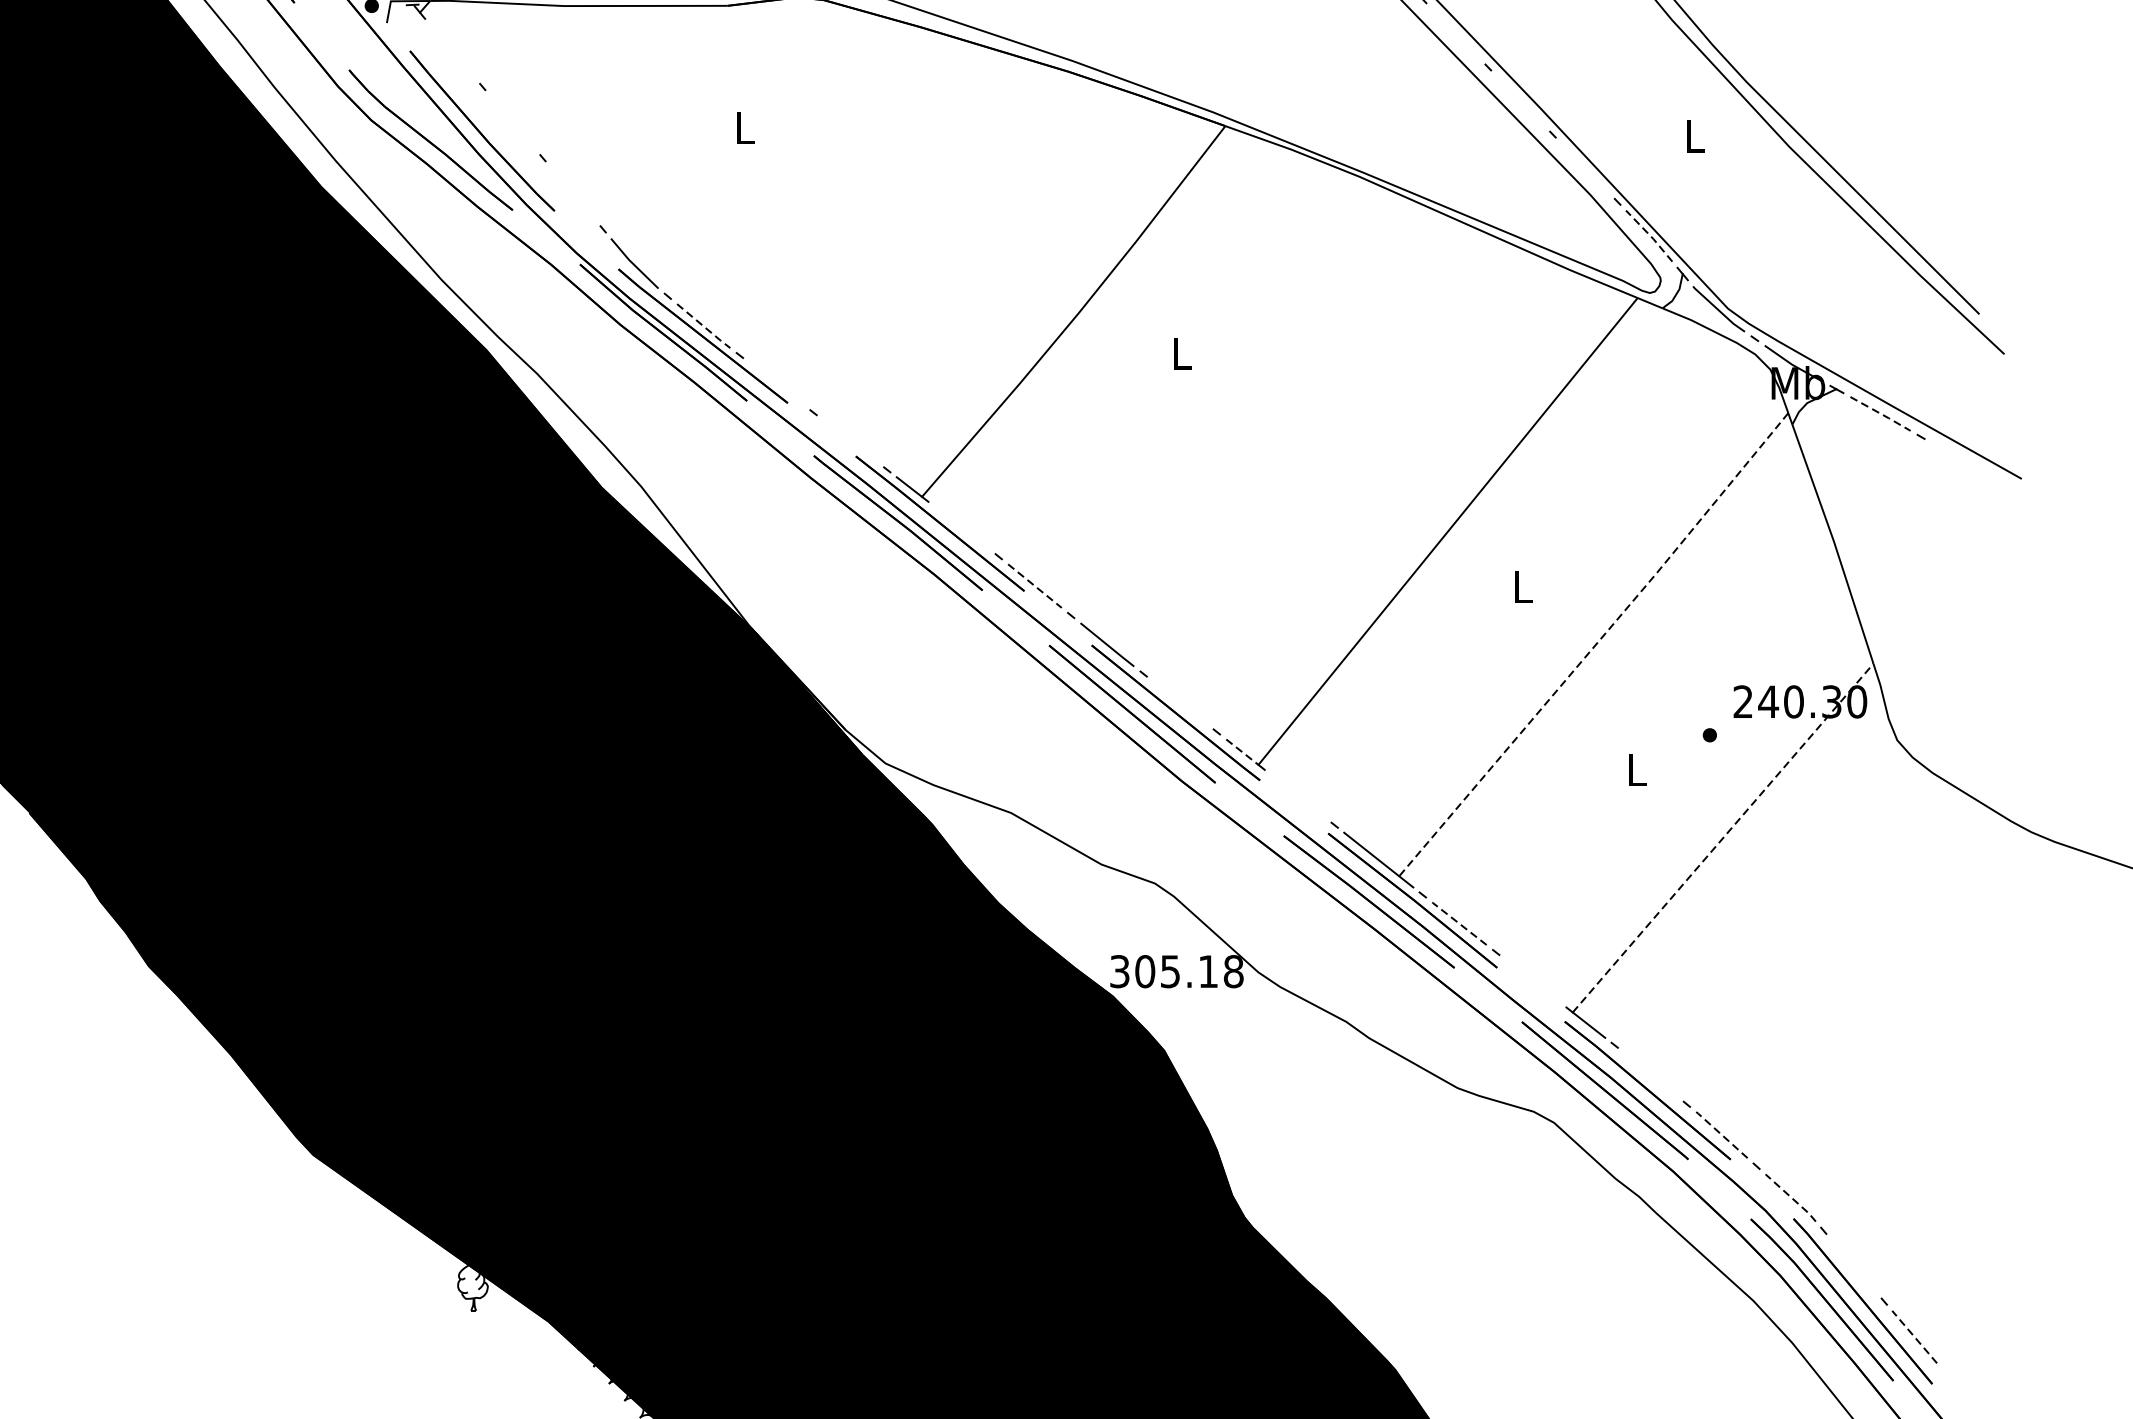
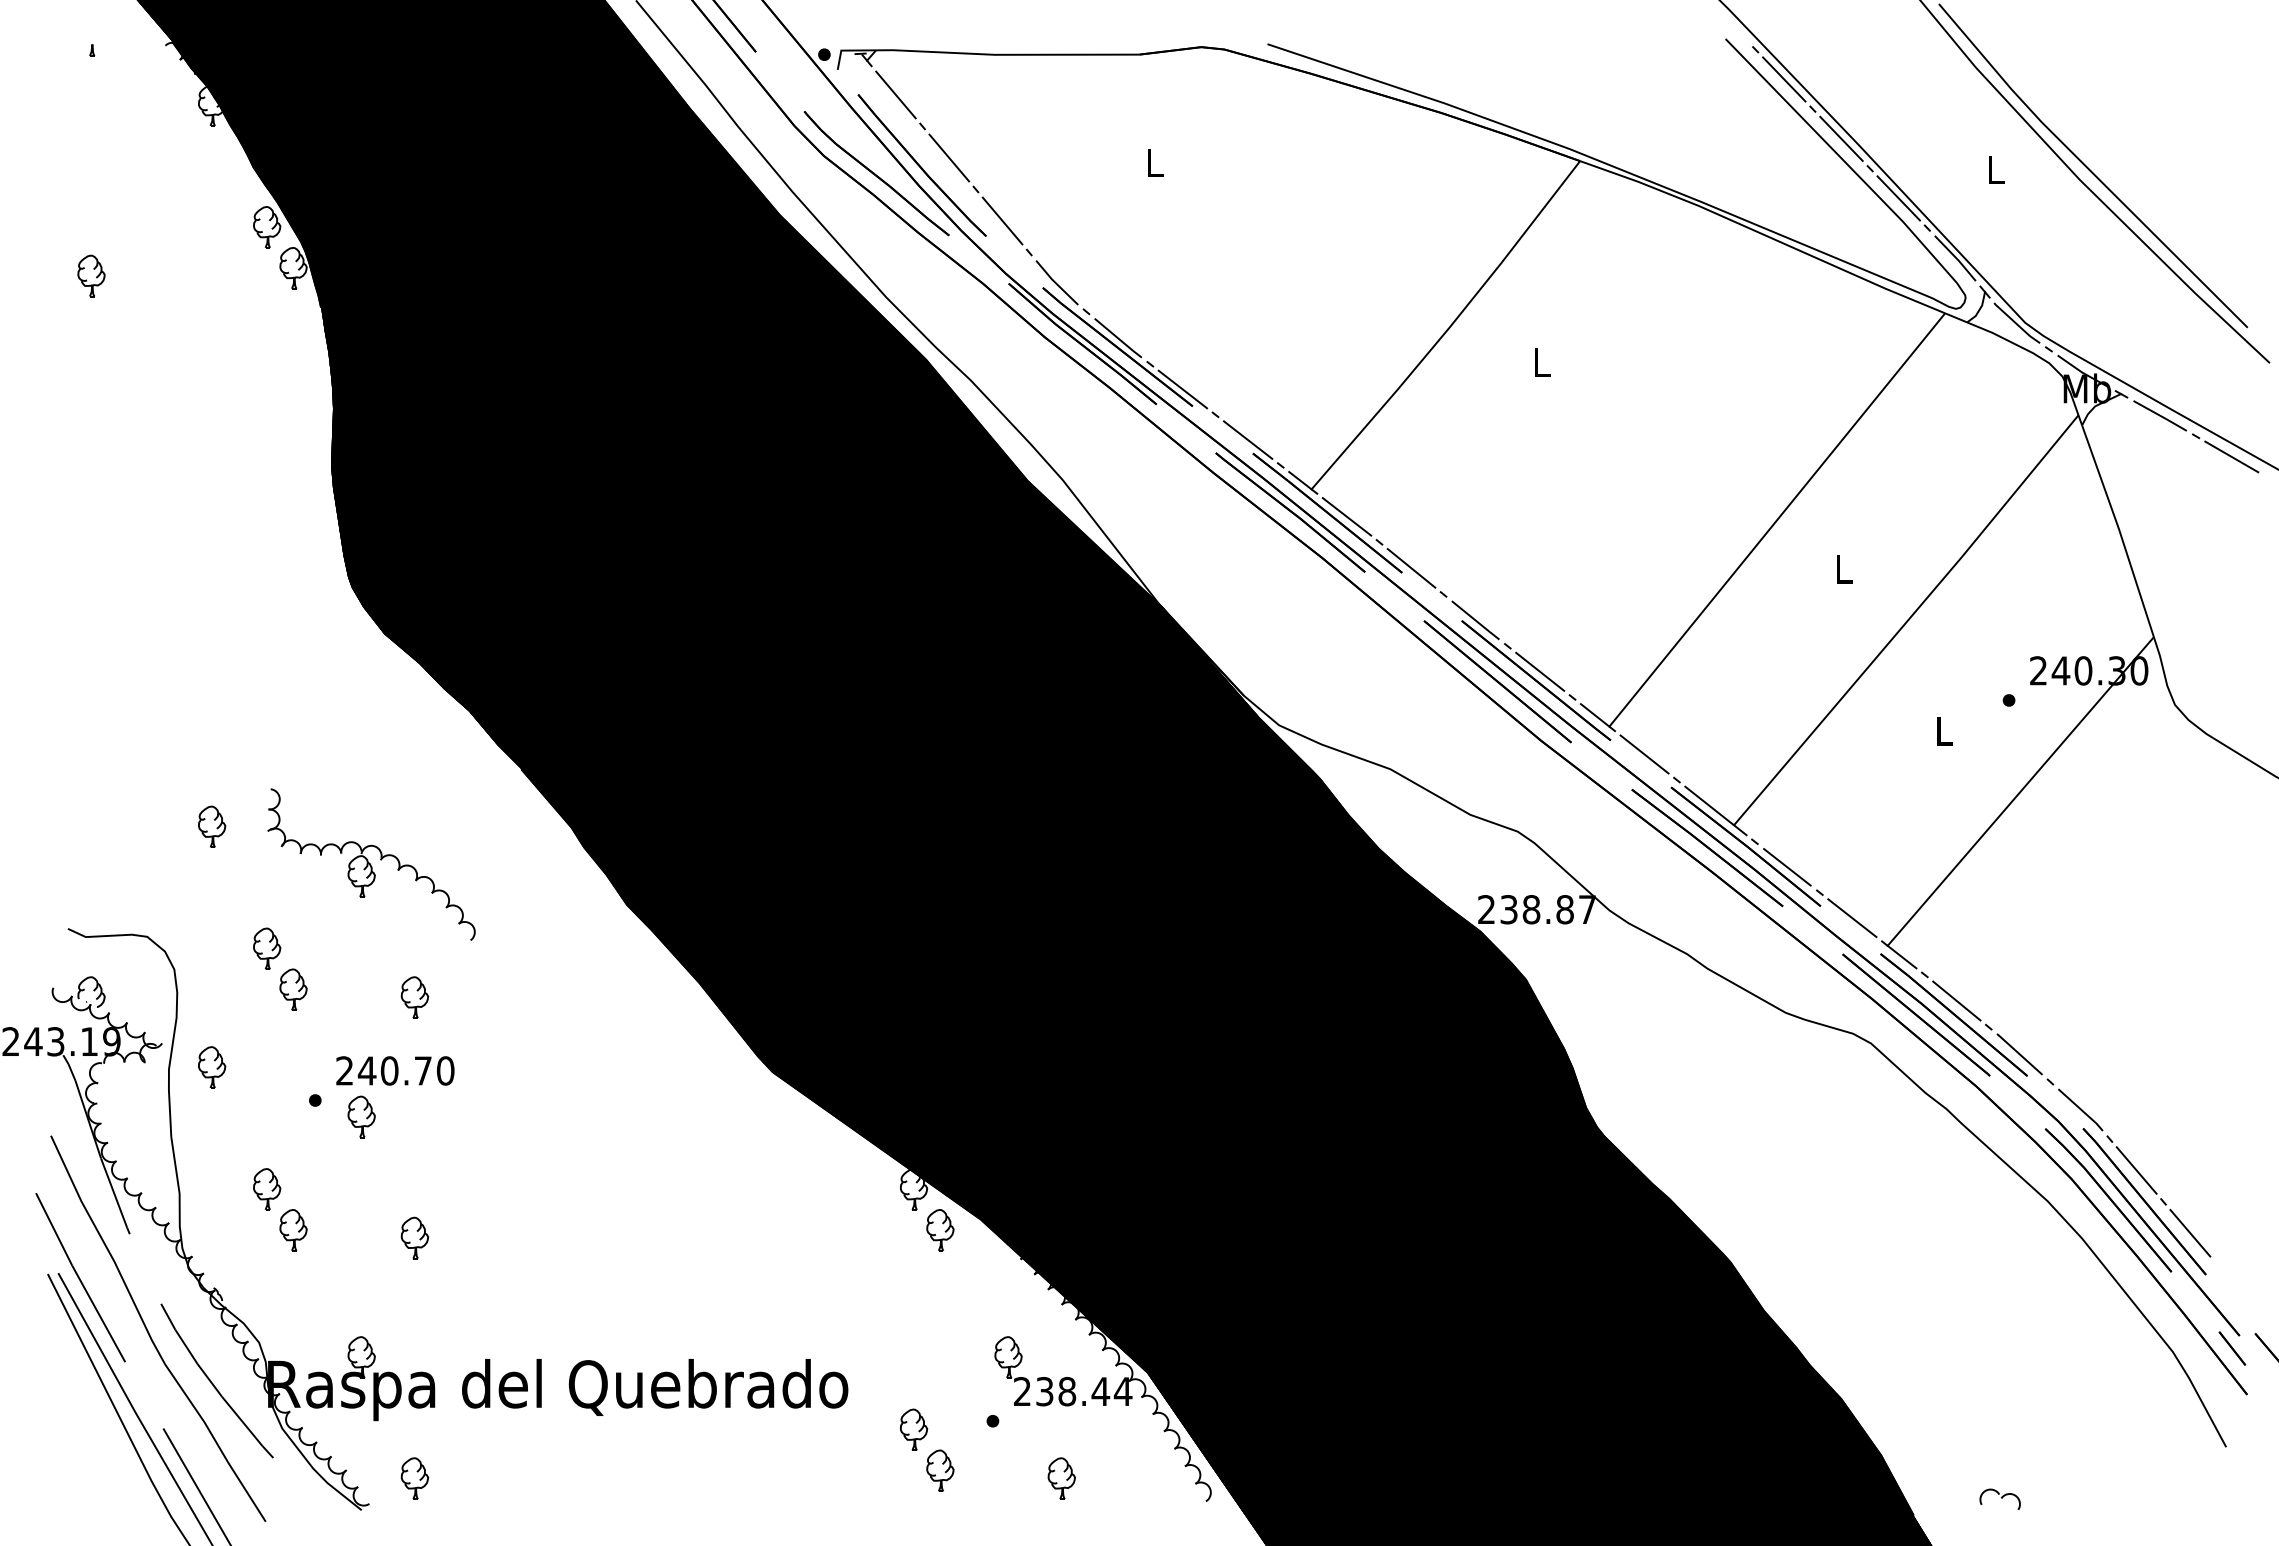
line: (1456, 33) -> (1784, 79), added
line: (452, 50) -> (895, 94), added
line: (1520, 100) -> (1841, 138), added
line: (513, 122) -> (949, 157), added
line: (1584, 168) -> (1898, 198), added
line: (572, 193) -> (1002, 220), added
line: (1650, 236) -> (1956, 258), dashed -> solid
line: (703, 327) -> (1118, 339), dashed -> solid
line: (776, 384) -> (1182, 389), added
line: (1882, 414) -> (2161, 416), dashed -> solid
line: (849, 440) -> (1247, 439), added
line: (1961, 459) -> (2231, 456), added
line: (961, 527) -> (1346, 516), added
line: (1034, 586) -> (1411, 568), dashed -> solid
line: (1595, 644) -> (1907, 620), dashed -> solid
line: (1180, 702) -> (1540, 671), added
line: (1242, 752) -> (1595, 715), dashed -> solid
line: (1298, 796) -> (1644, 754), added
line: (1722, 838) -> (2020, 791), dashed -> solid
line: (1458, 922) -> (1786, 866), dashed -> solid
text: (1177, 971) -> (1537, 909), 305.18 -> 238.87
line: (1533, 981) -> (1852, 918), added
line: (1650, 1074) -> (1956, 1000), added
line: (1721, 1134) -> (2019, 1053), dashed -> solid
line: (1791, 1197) -> (2081, 1109), dashed -> solid
line: (1853, 1266) -> (2136, 1170), added
part: (502, 1333) -> (940, 1230), added
line: (1914, 1337) -> (2190, 1233), dashed -> solid

